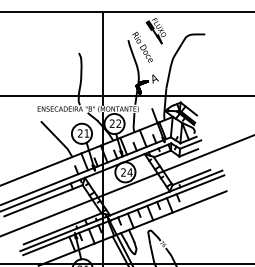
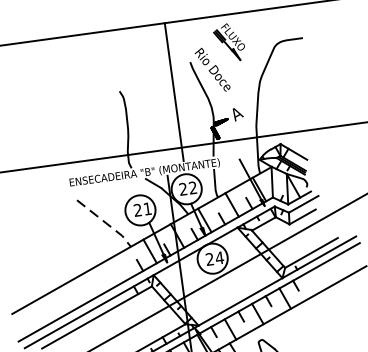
line: (103, 58) -> (174, 91), moved
line: (58, 139) -> (106, 223), solid -> dashed

